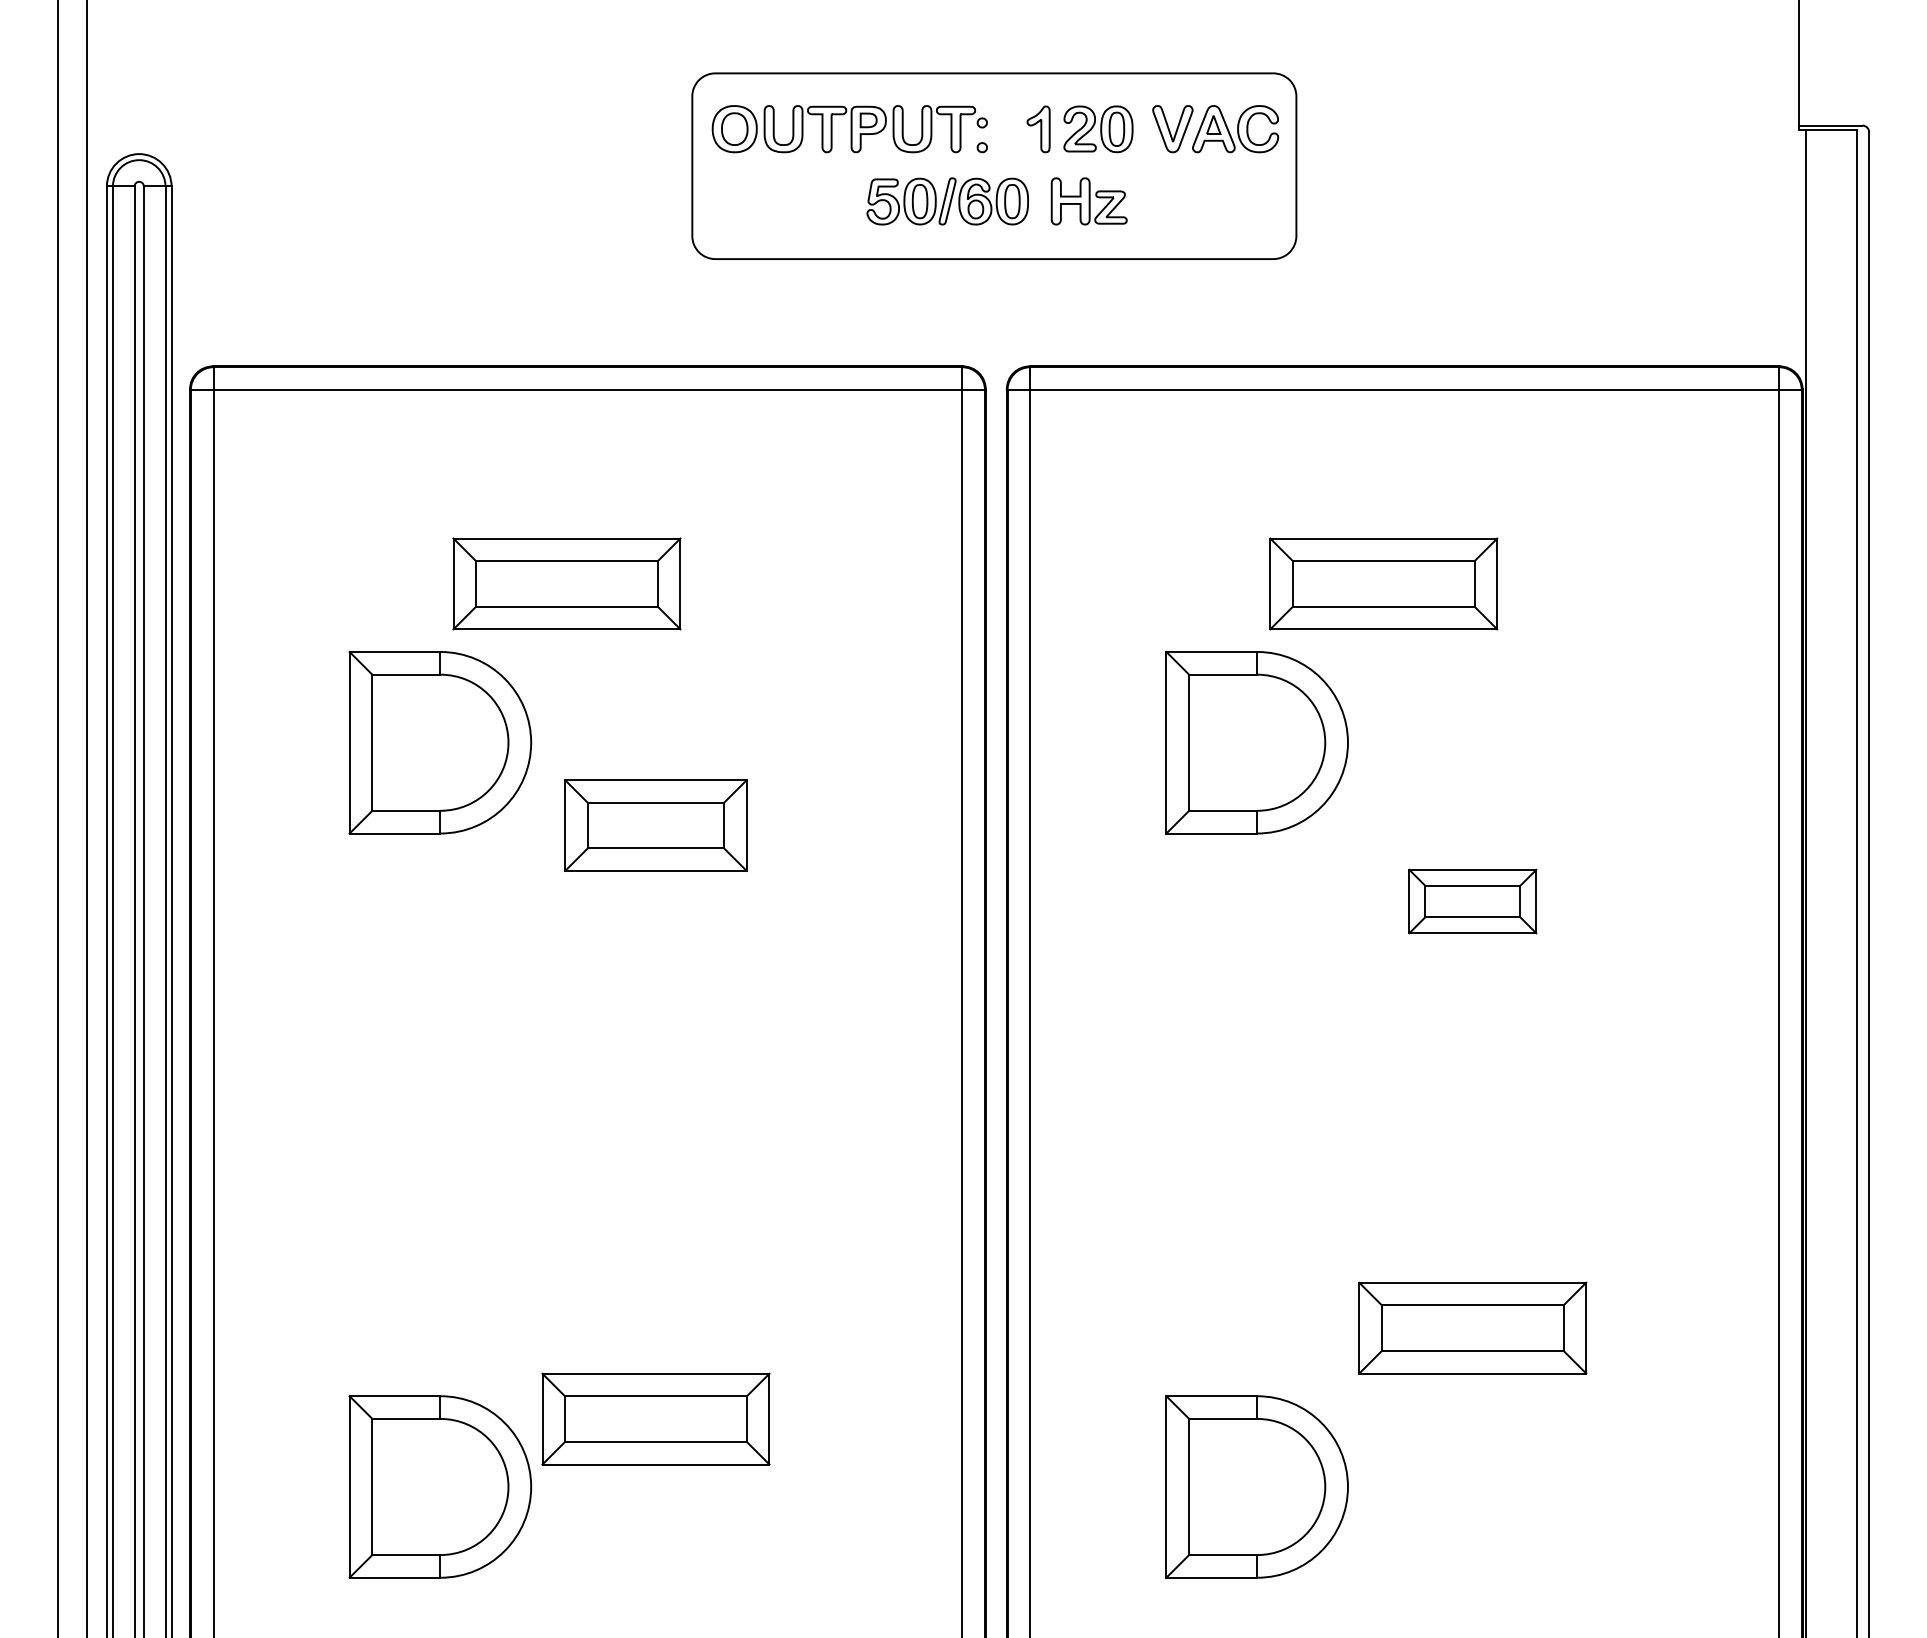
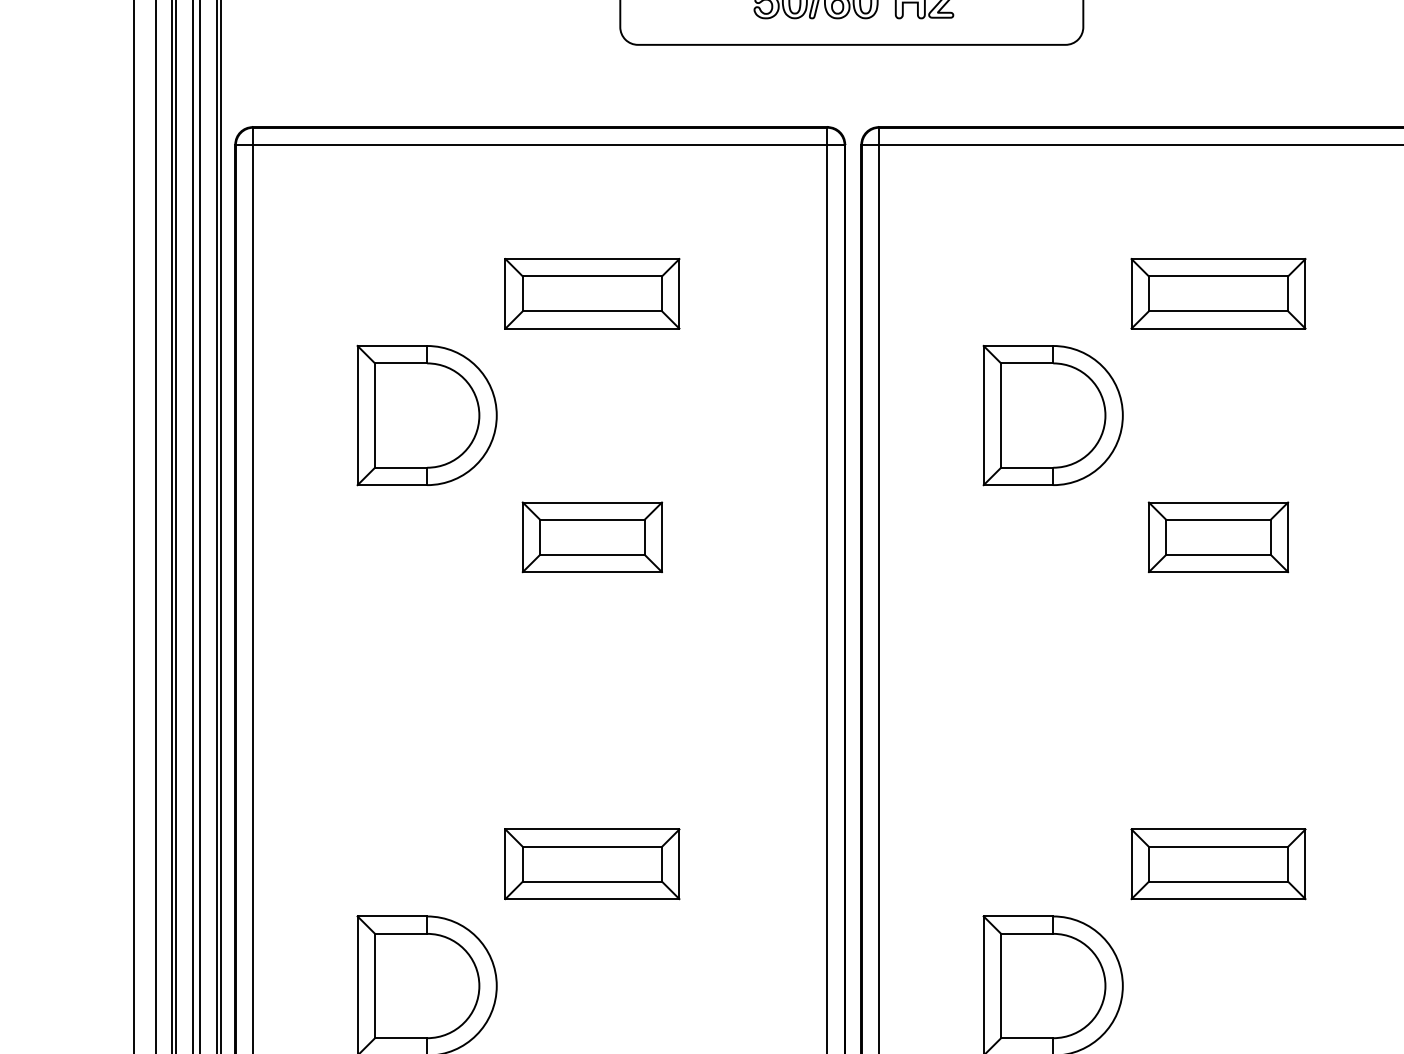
part: (566, 583) -> (592, 293), moved
part: (1383, 583) -> (1218, 293), moved
part: (655, 825) -> (592, 537), moved
part: (1472, 901) -> (1218, 537), size x1.43
part: (655, 1418) -> (592, 863), moved

